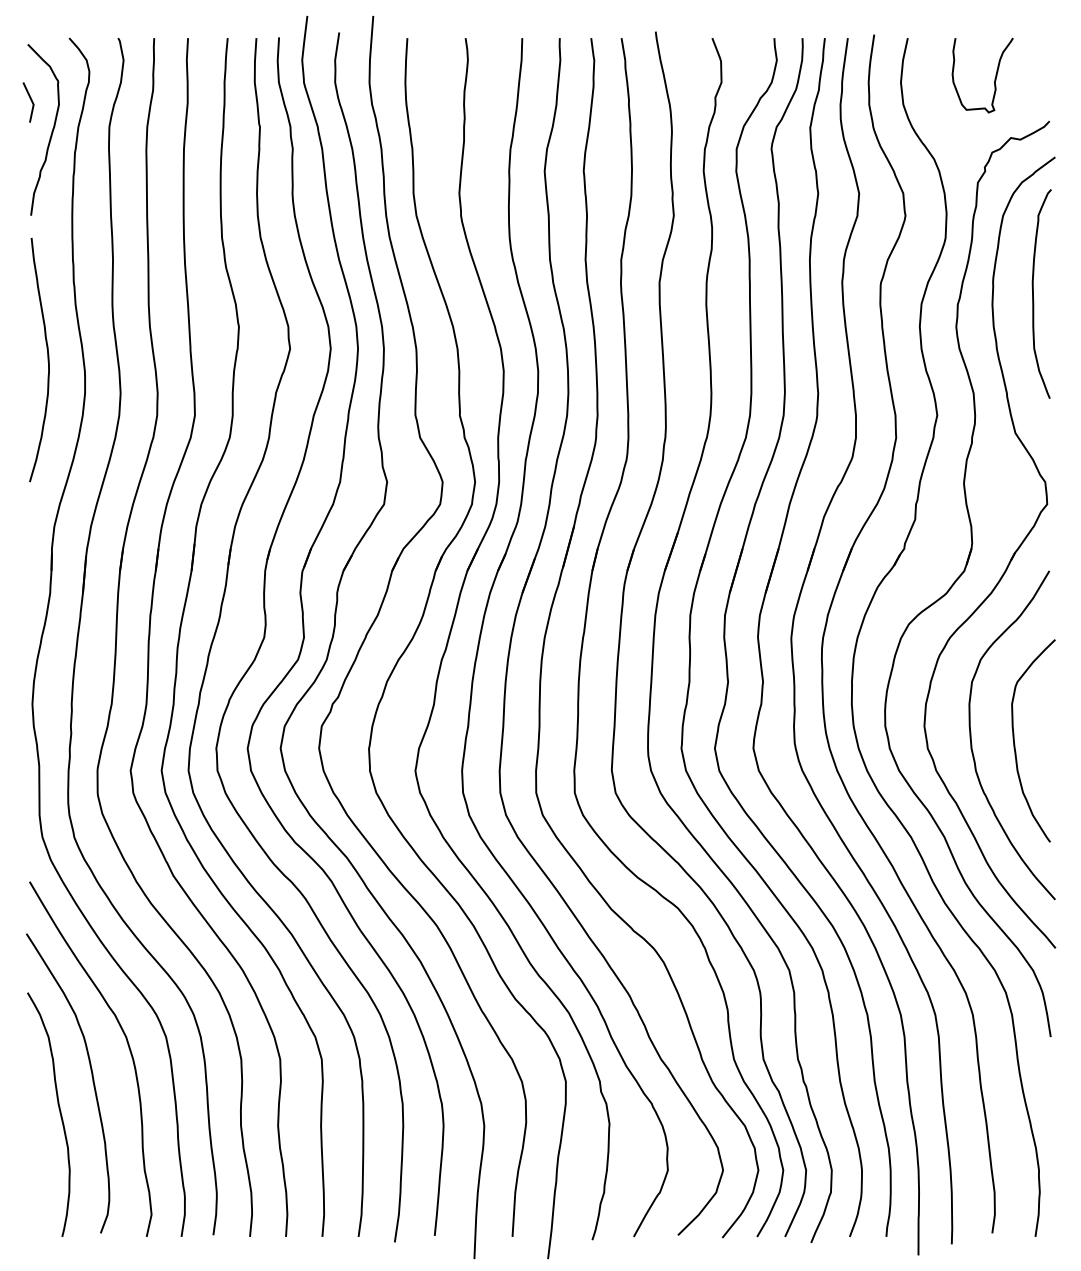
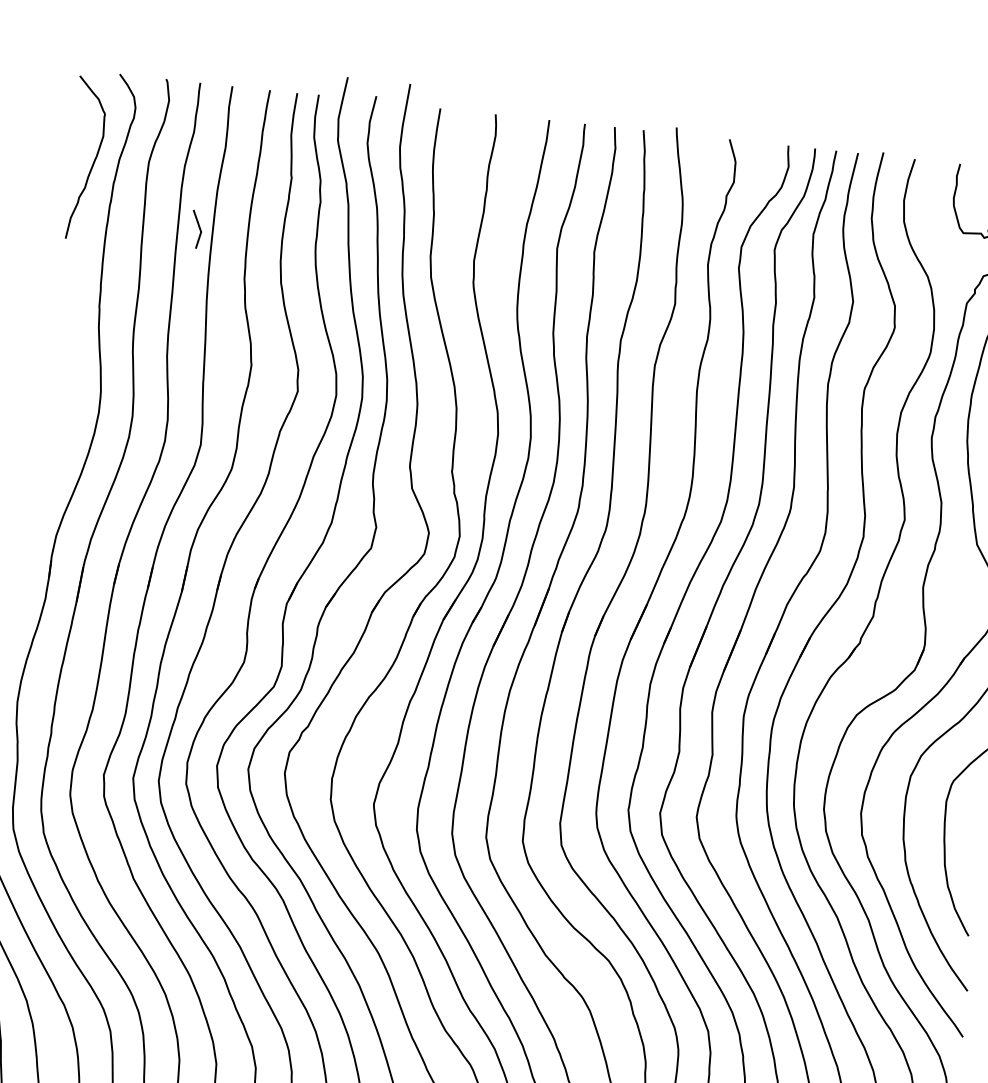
line: (30, 100) -> (198, 227), moved
curve: (47, 360) -> (66, 377), removed

